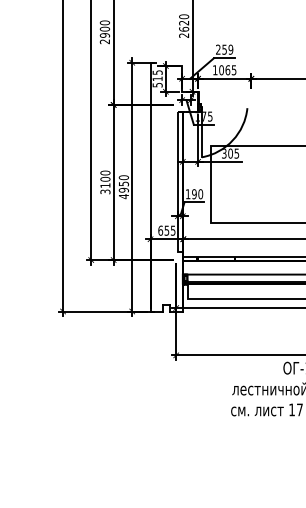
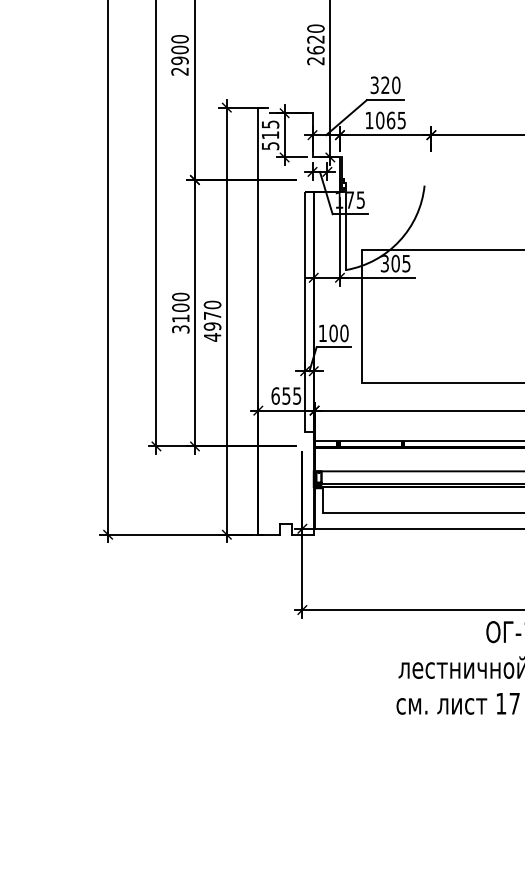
text: (224, 49) -> (385, 84), 259 -> 320
text: (124, 183) -> (213, 314), 4950 -> 4970
text: (194, 194) -> (333, 333), 190 -> 100

